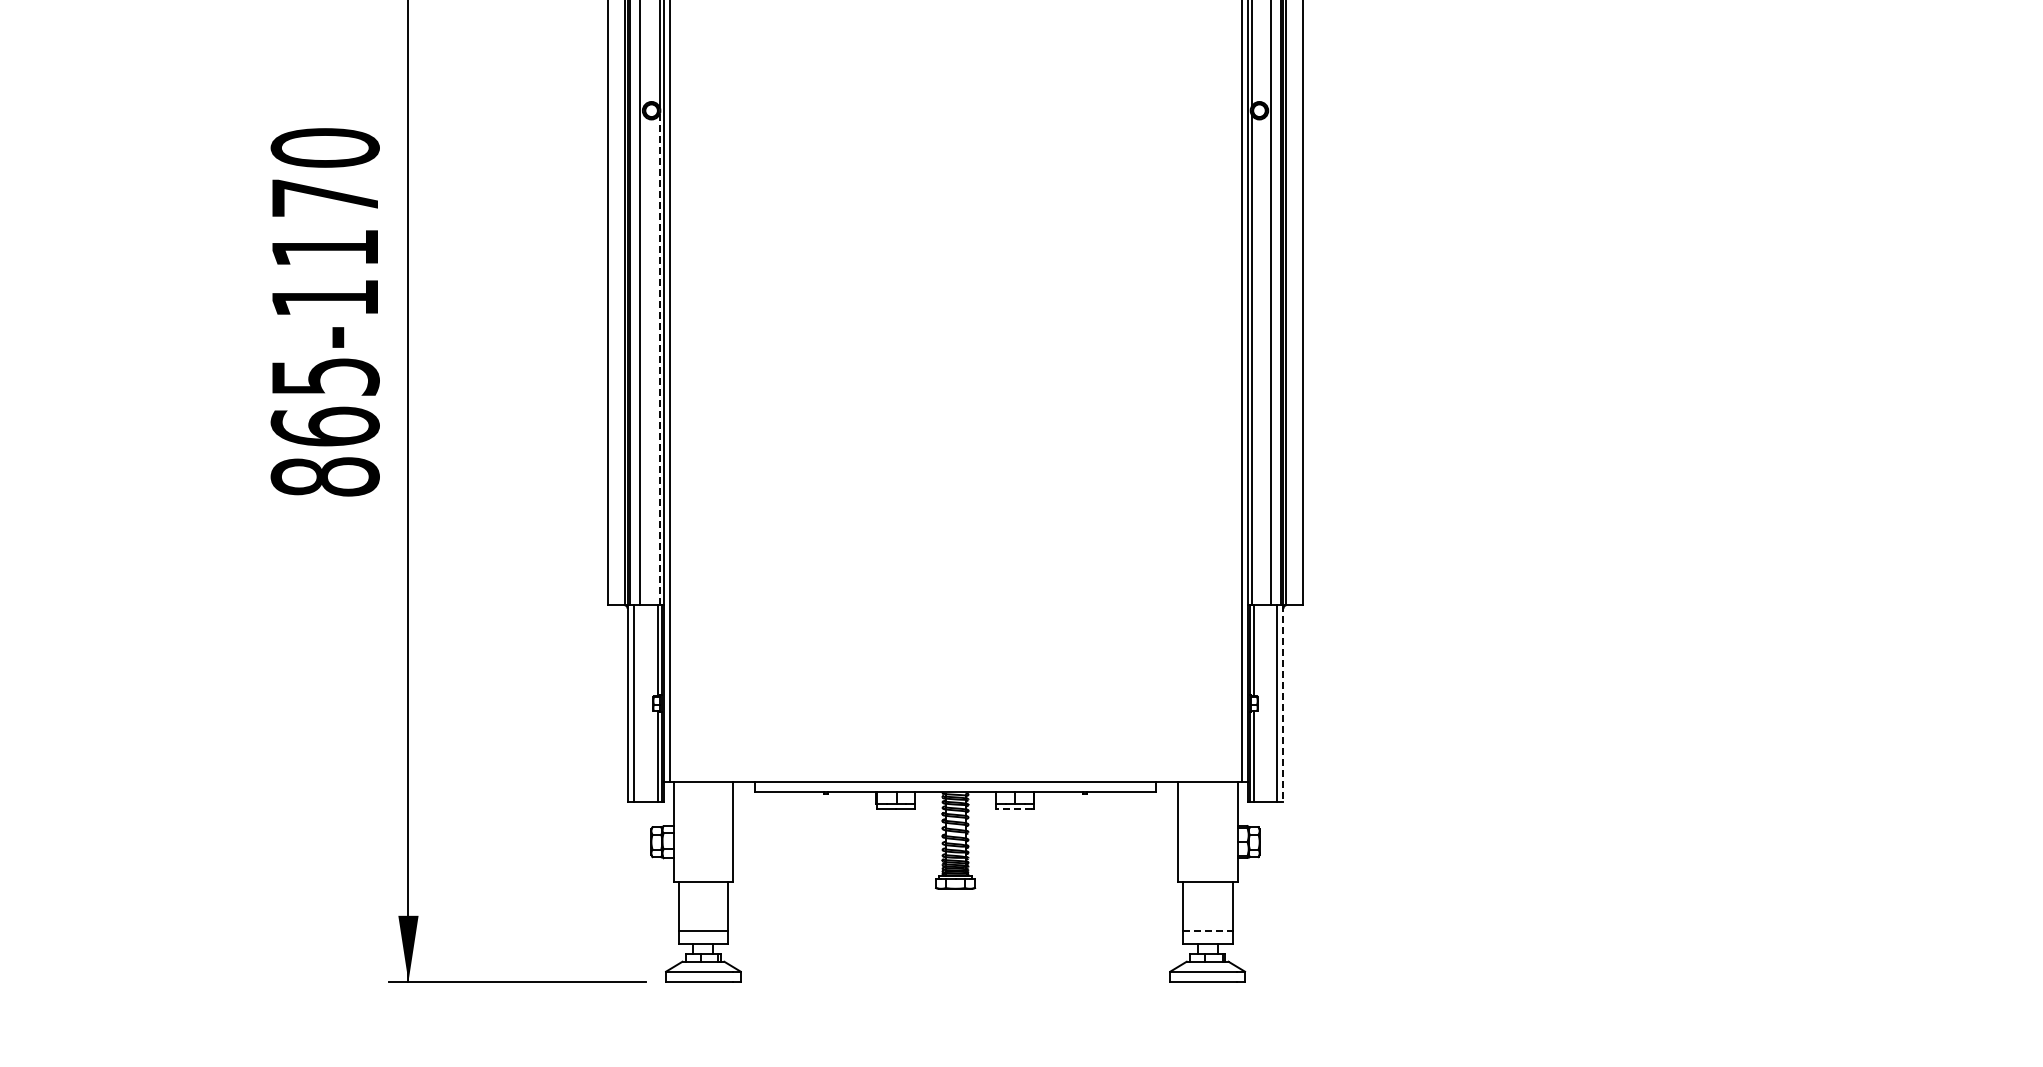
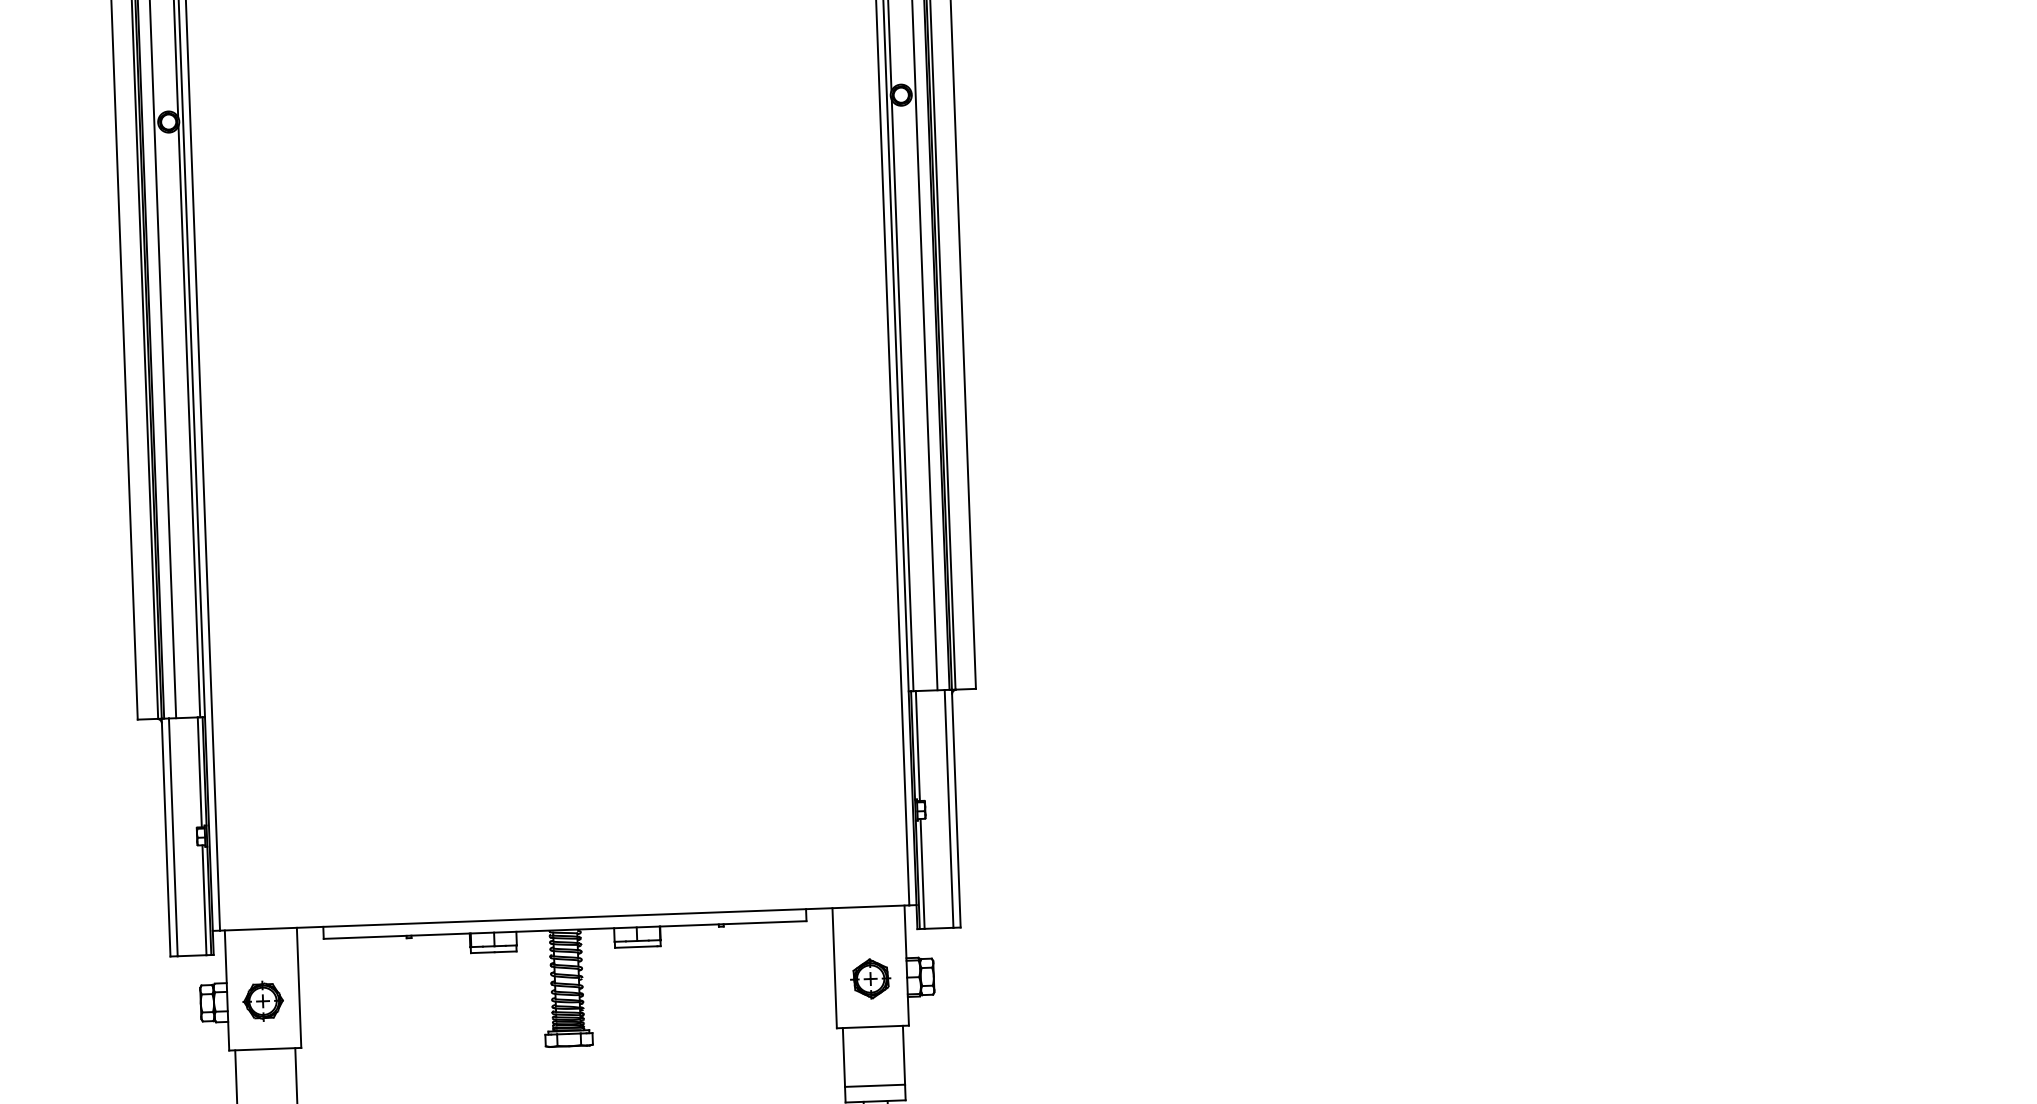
line: (659, 360) -> (189, 422), dashed -> solid
line: (1283, 703) -> (956, 808), dashed -> solid
line: (1013, 808) -> (635, 946), dashed -> solid
part: (703, 842) -> (263, 1001), added
part: (1207, 842) -> (870, 979), added
line: (1207, 930) -> (874, 1085), dashed -> solid

